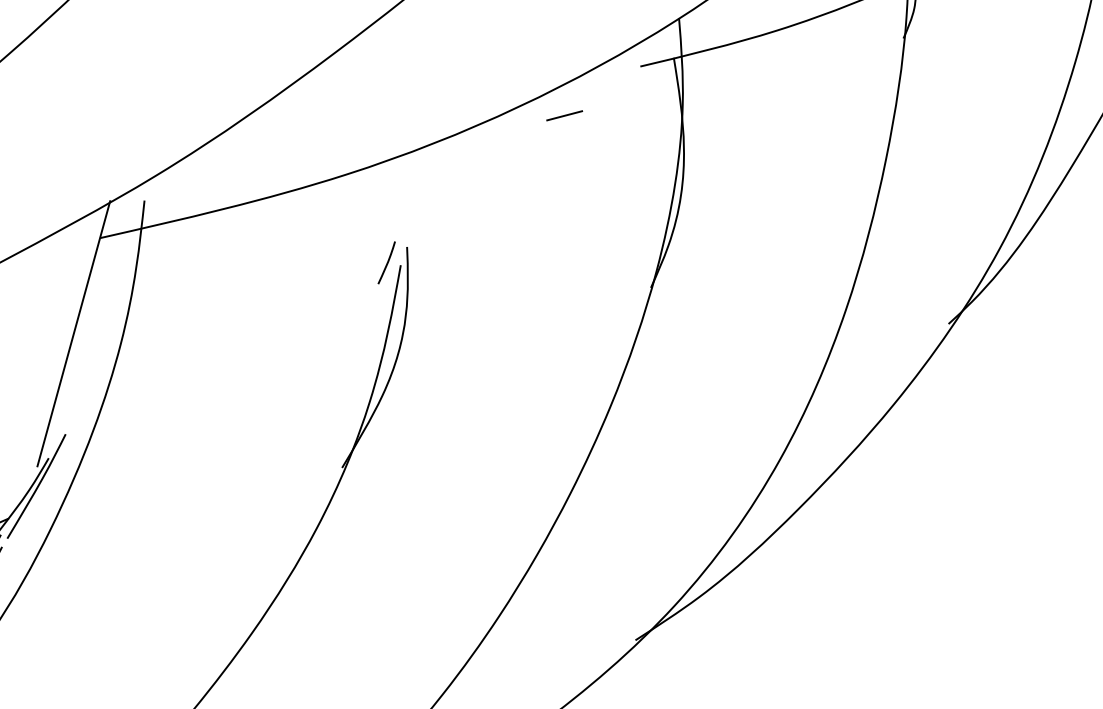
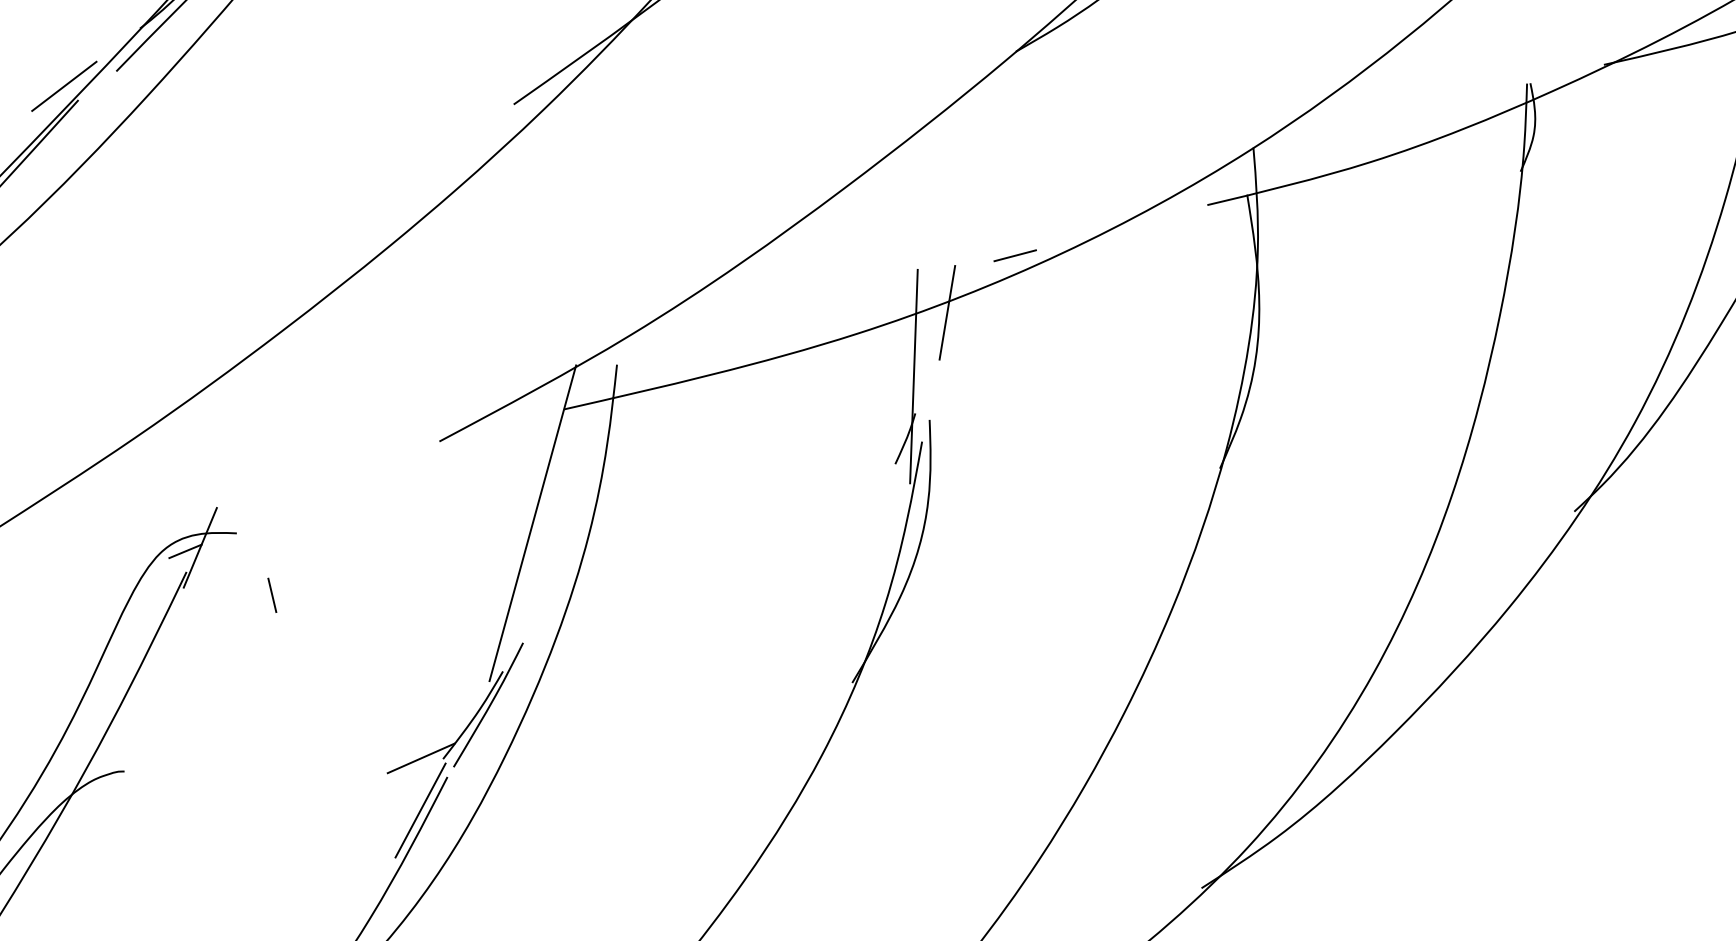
line: (564, 115) -> (1014, 255), moved
line: (422, 156) -> (947, 312), added
line: (393, 210) -> (913, 376), added

